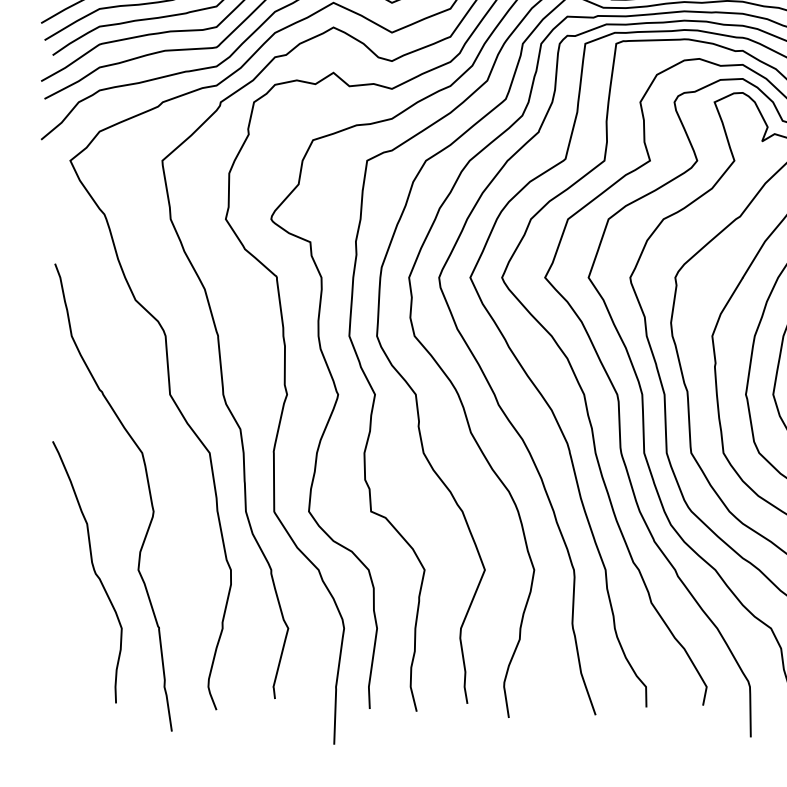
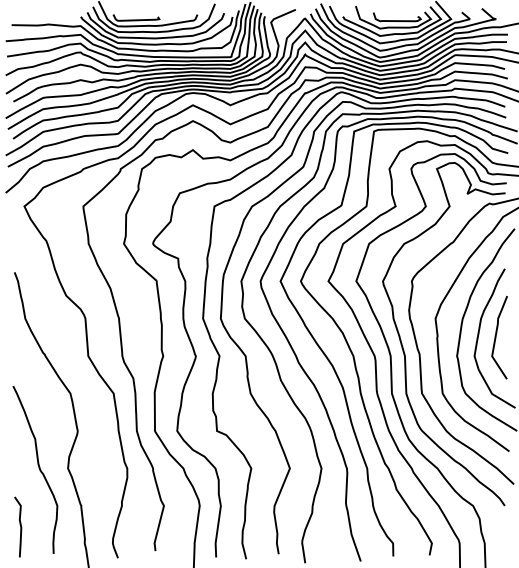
curve: (64, 660) -> (20, 526), added

